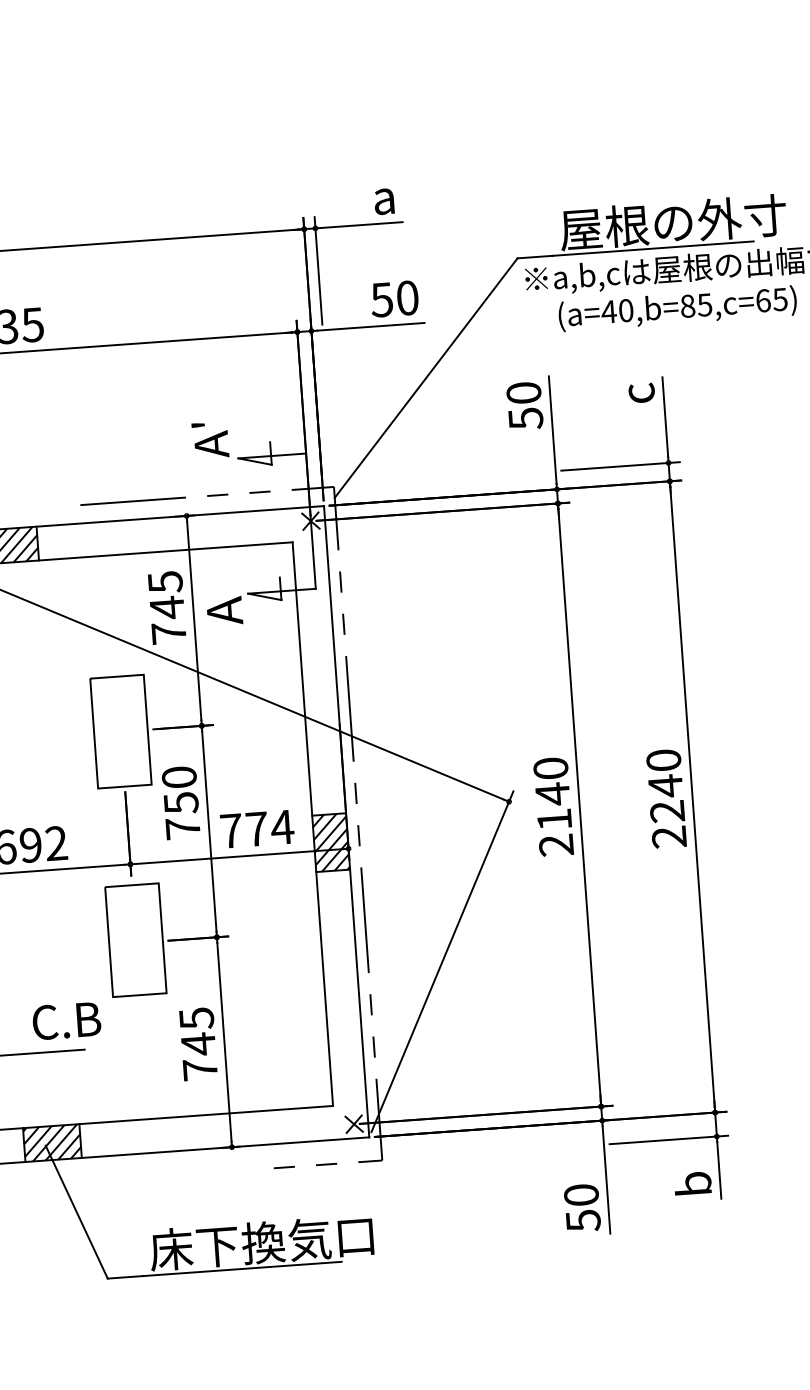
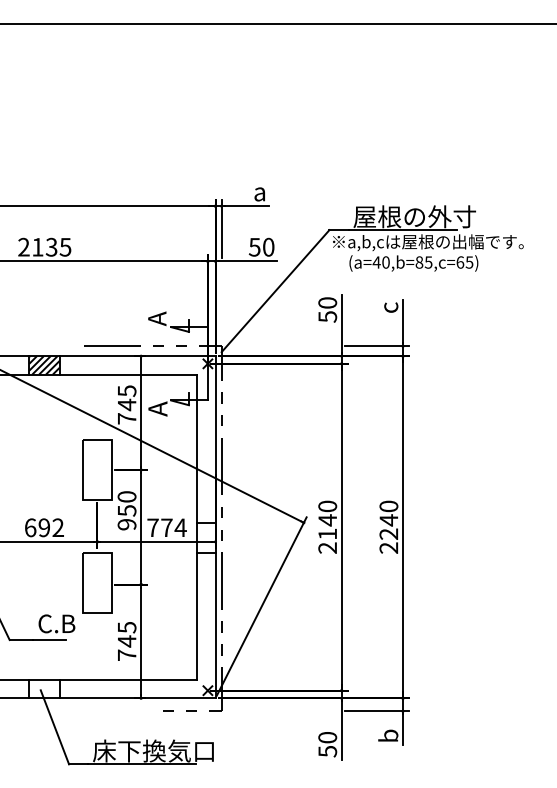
text: (197, 424) -> (150, 307), A' -> A
text: (181, 828) -> (126, 524), 750 -> 950
hatch: (331, 841) -> (206, 537), removed
hatch: (52, 1141) -> (44, 688), removed

